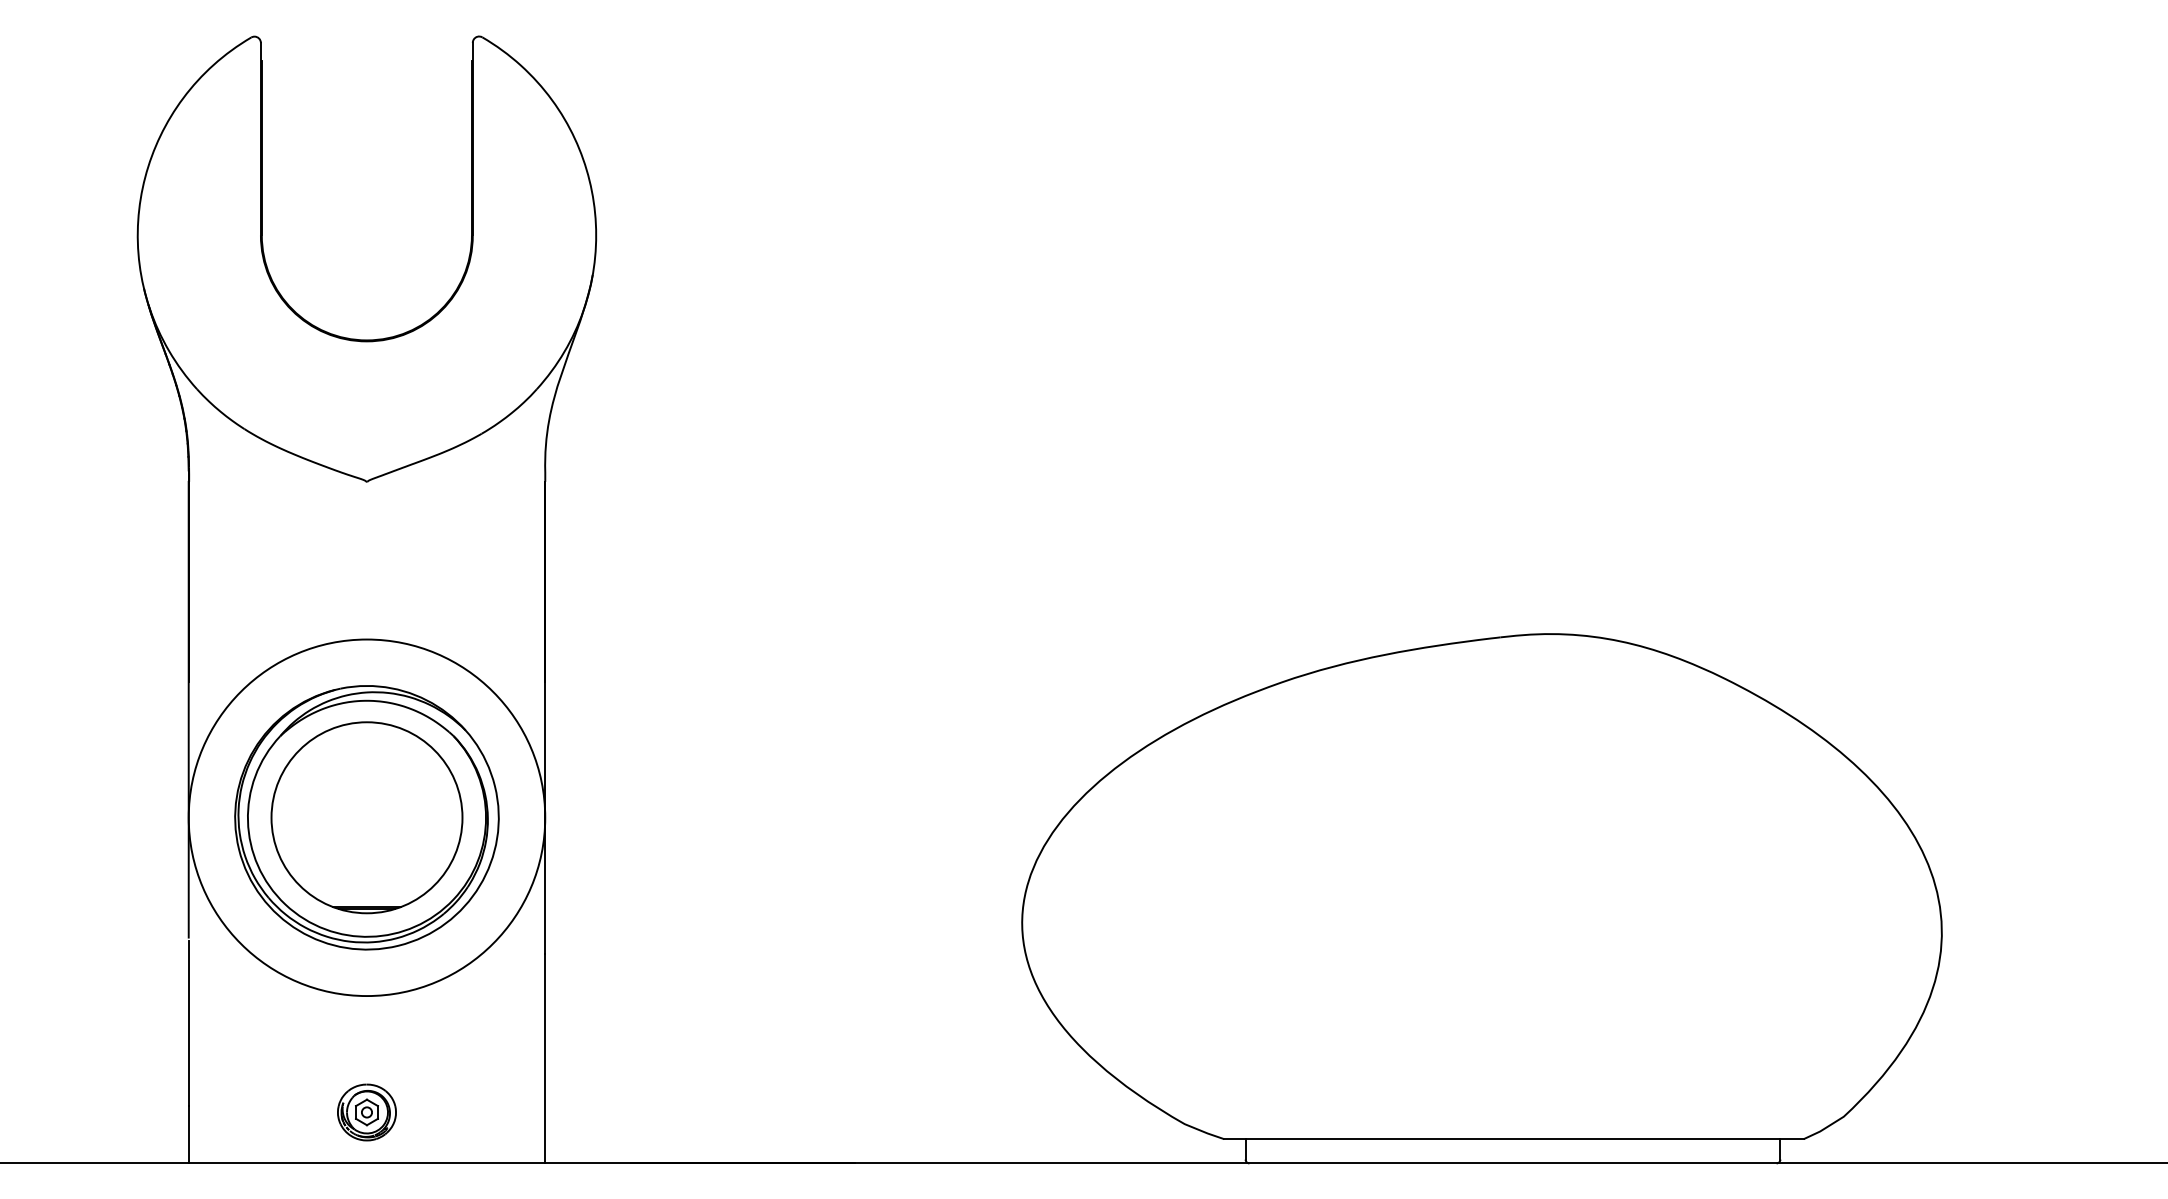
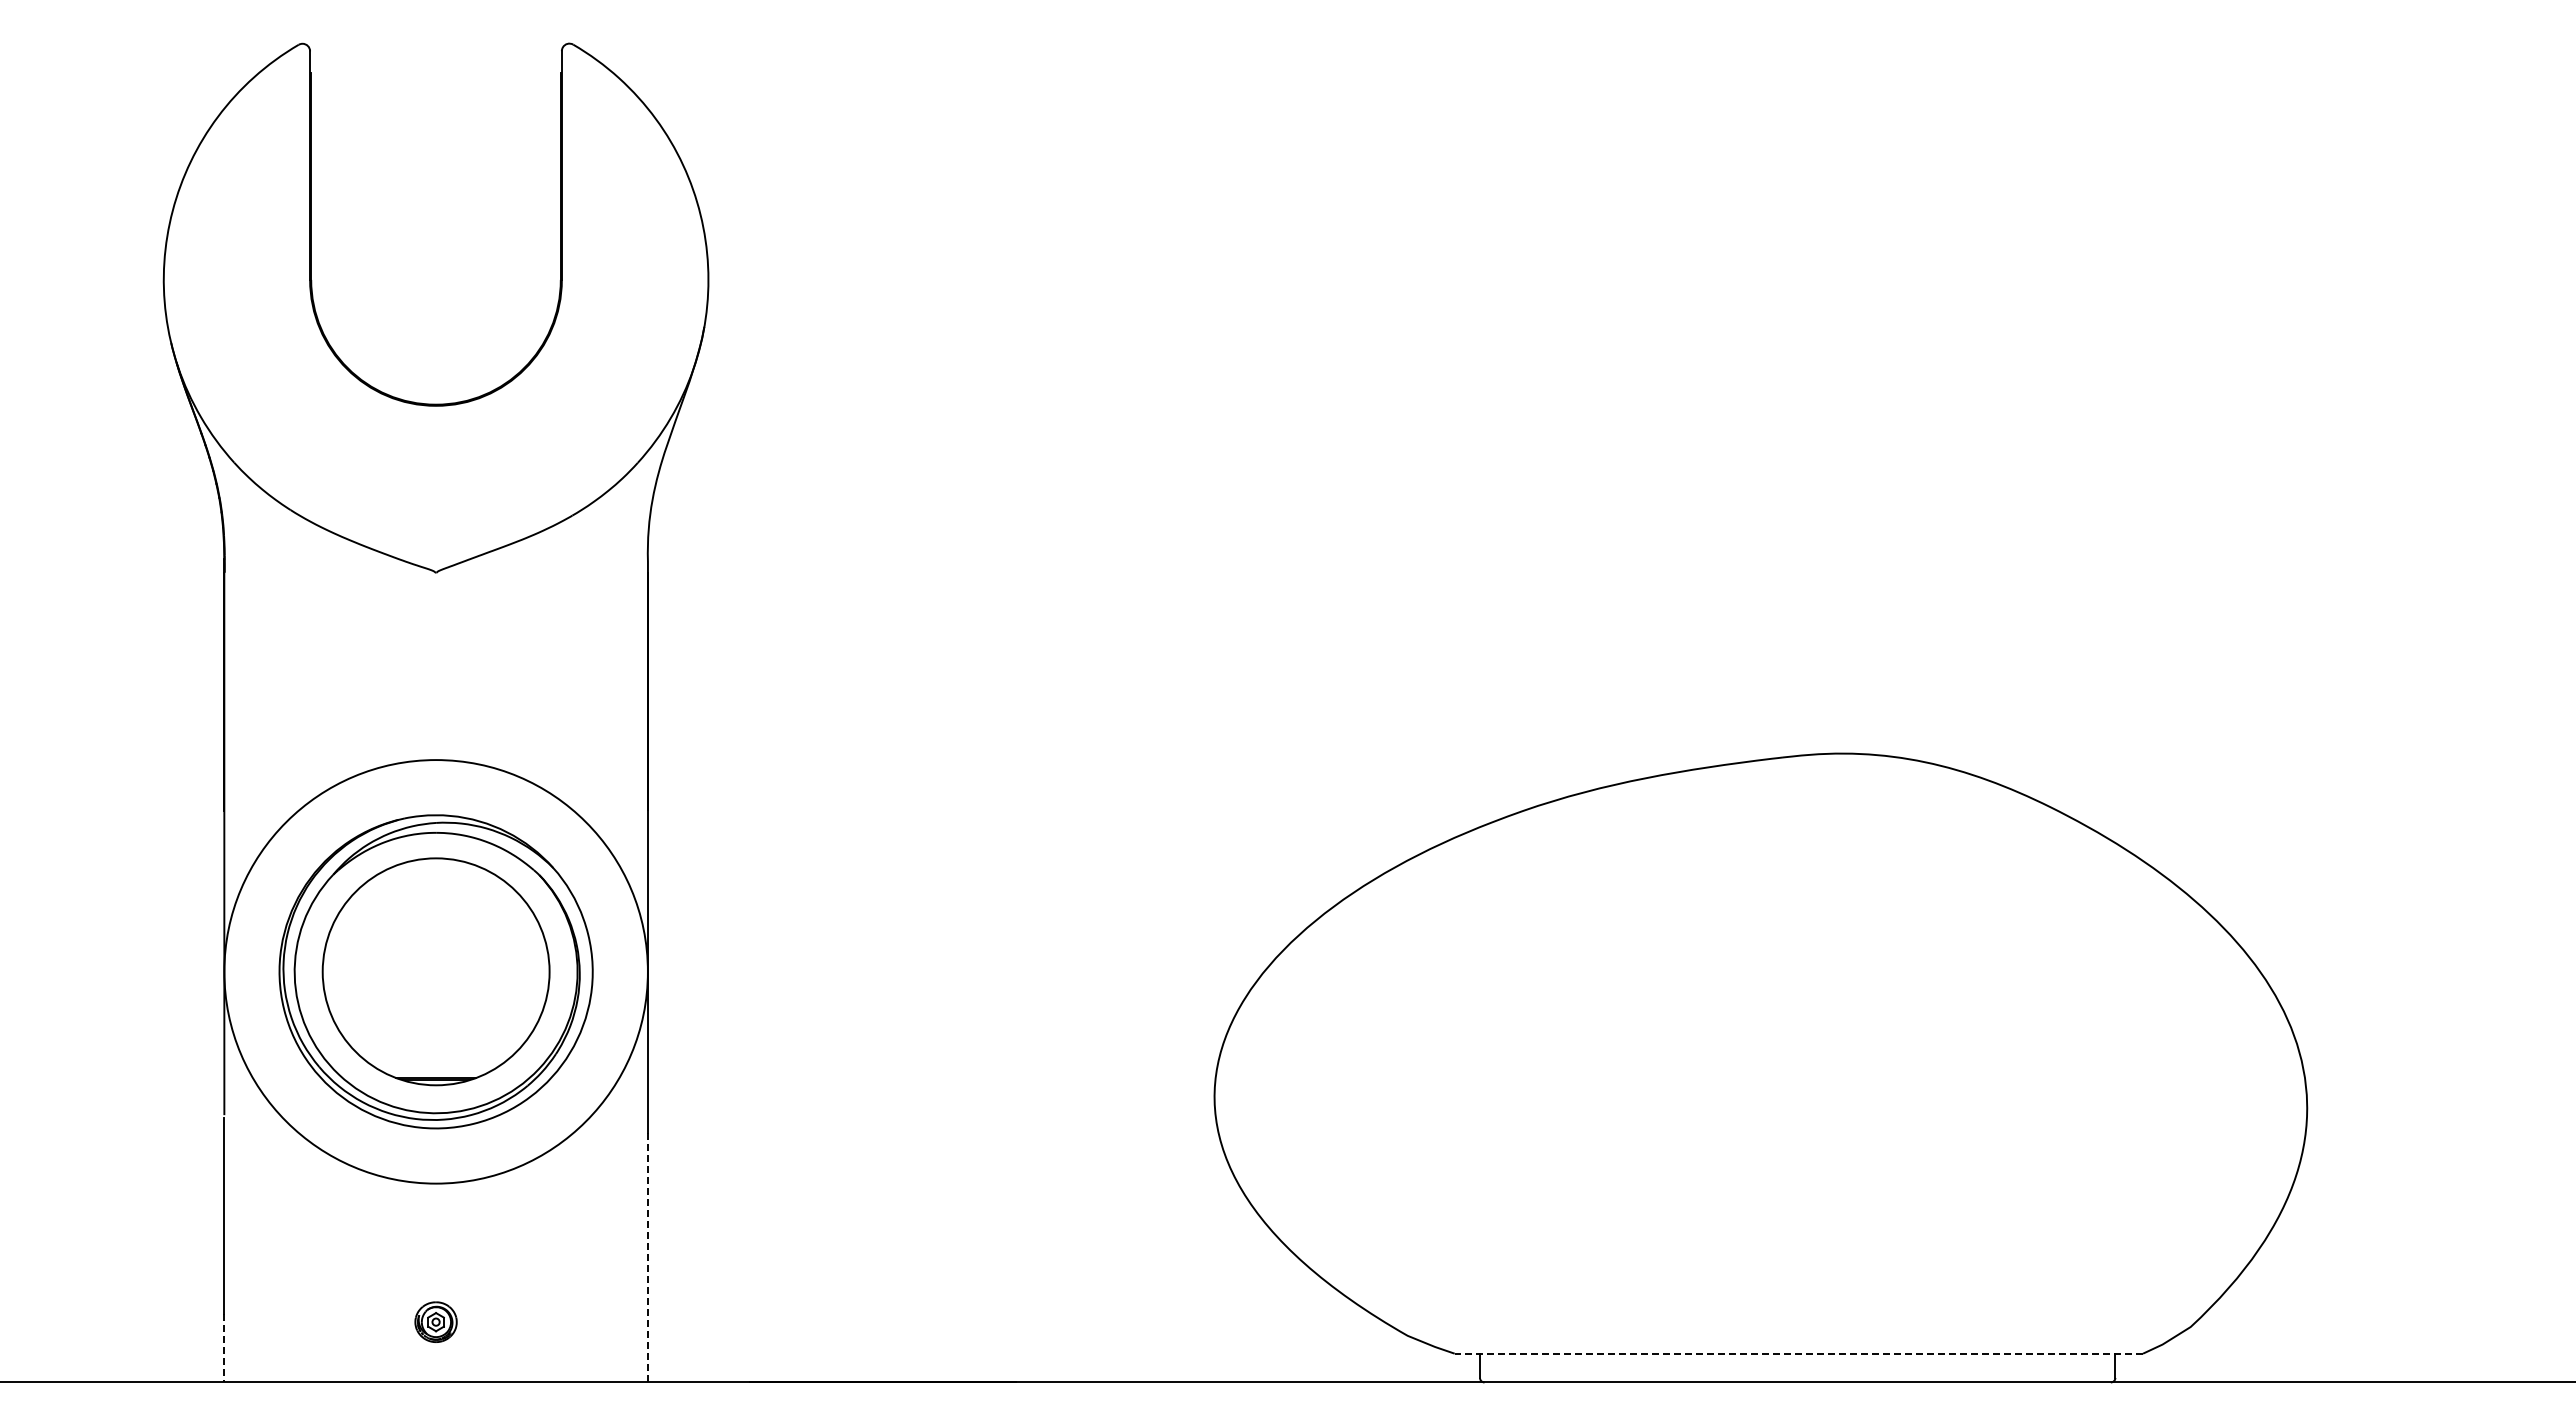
line: (544, 1058) -> (647, 1257), solid -> dashed
part: (366, 1112) -> (435, 1322), size x0.6
line: (188, 1134) -> (224, 1348), solid -> dashed
line: (1513, 1139) -> (1798, 1353), solid -> dashed

